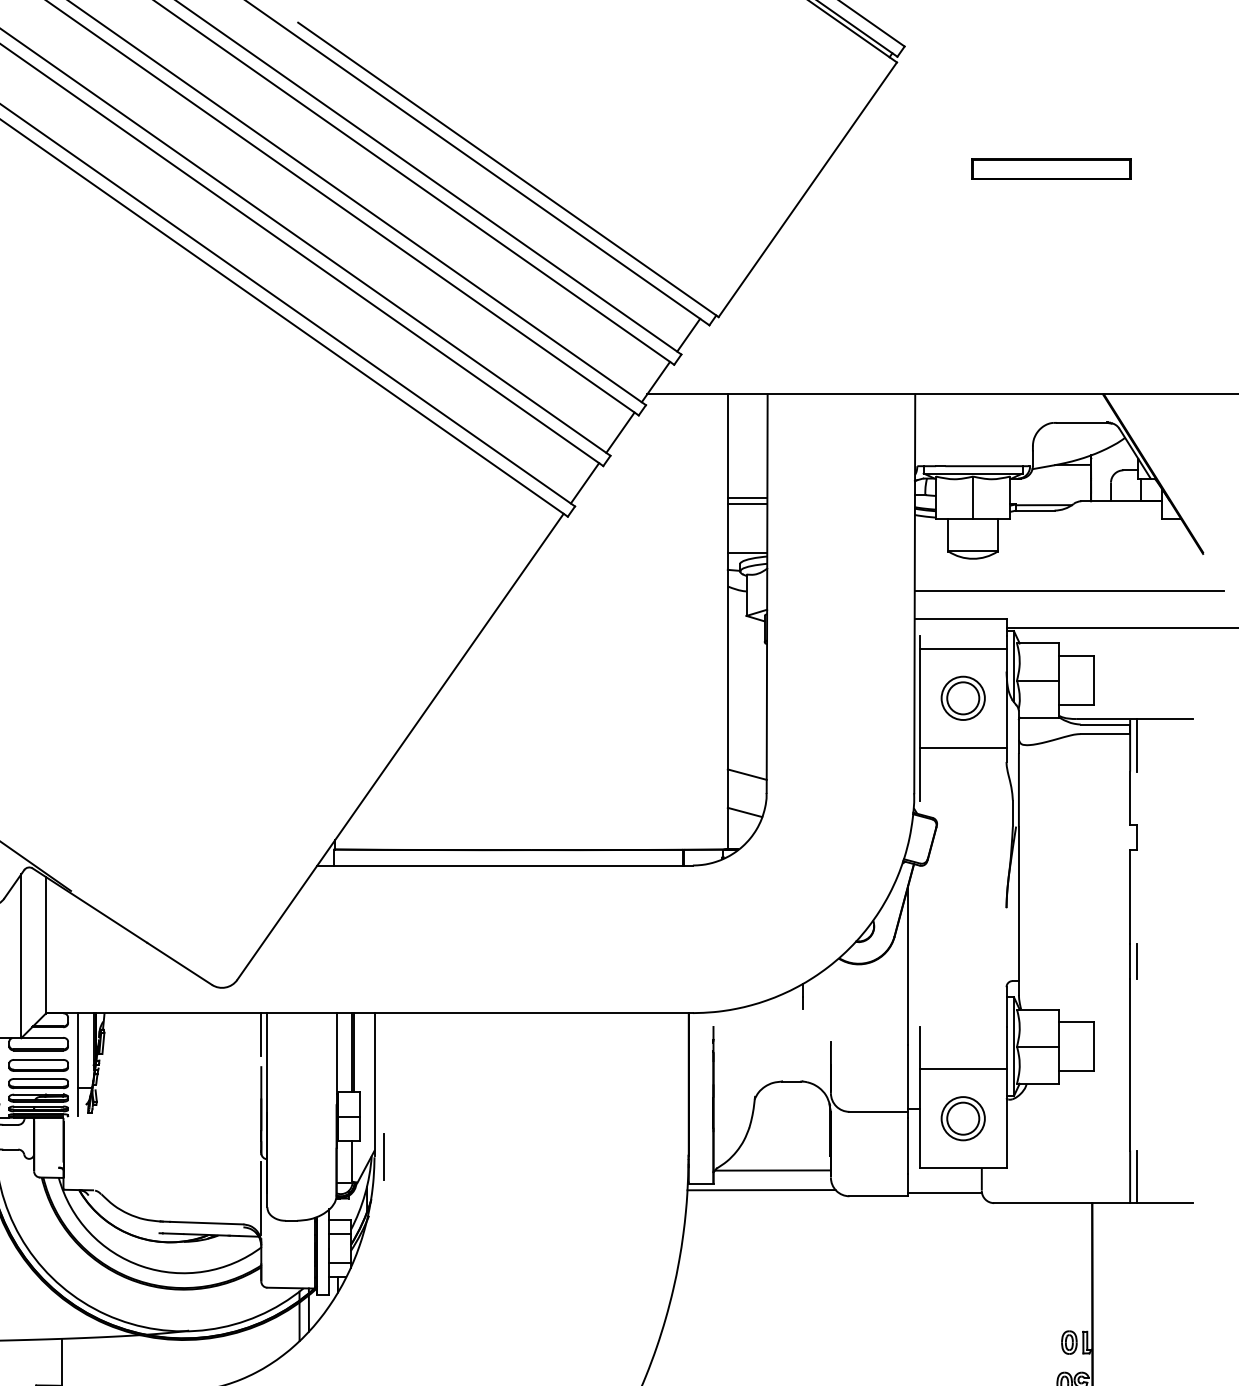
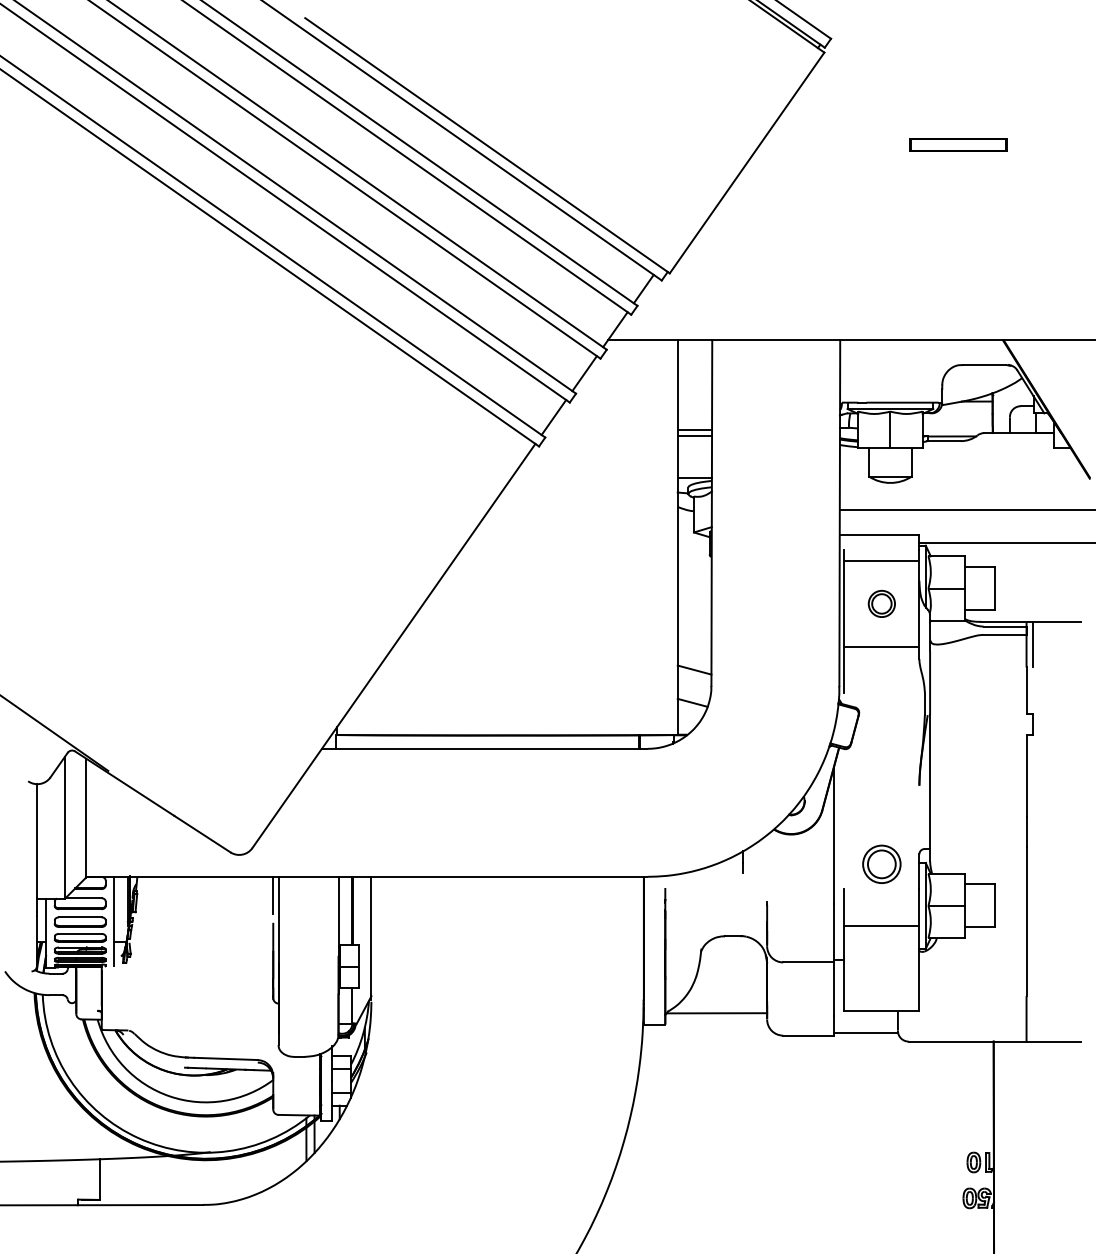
part: (1051, 168) -> (958, 144), size x0.7
part: (962, 697) -> (881, 603), size x0.7
line: (1137, 960) -> (1032, 831), removed
part: (962, 1117) -> (881, 863), moved
line: (383, 1156) -> (379, 1001), removed
line: (1137, 1176) -> (1032, 1018), removed
line: (760, 1190) -> (706, 1030), removed
line: (261, 1198) -> (273, 1037), removed

